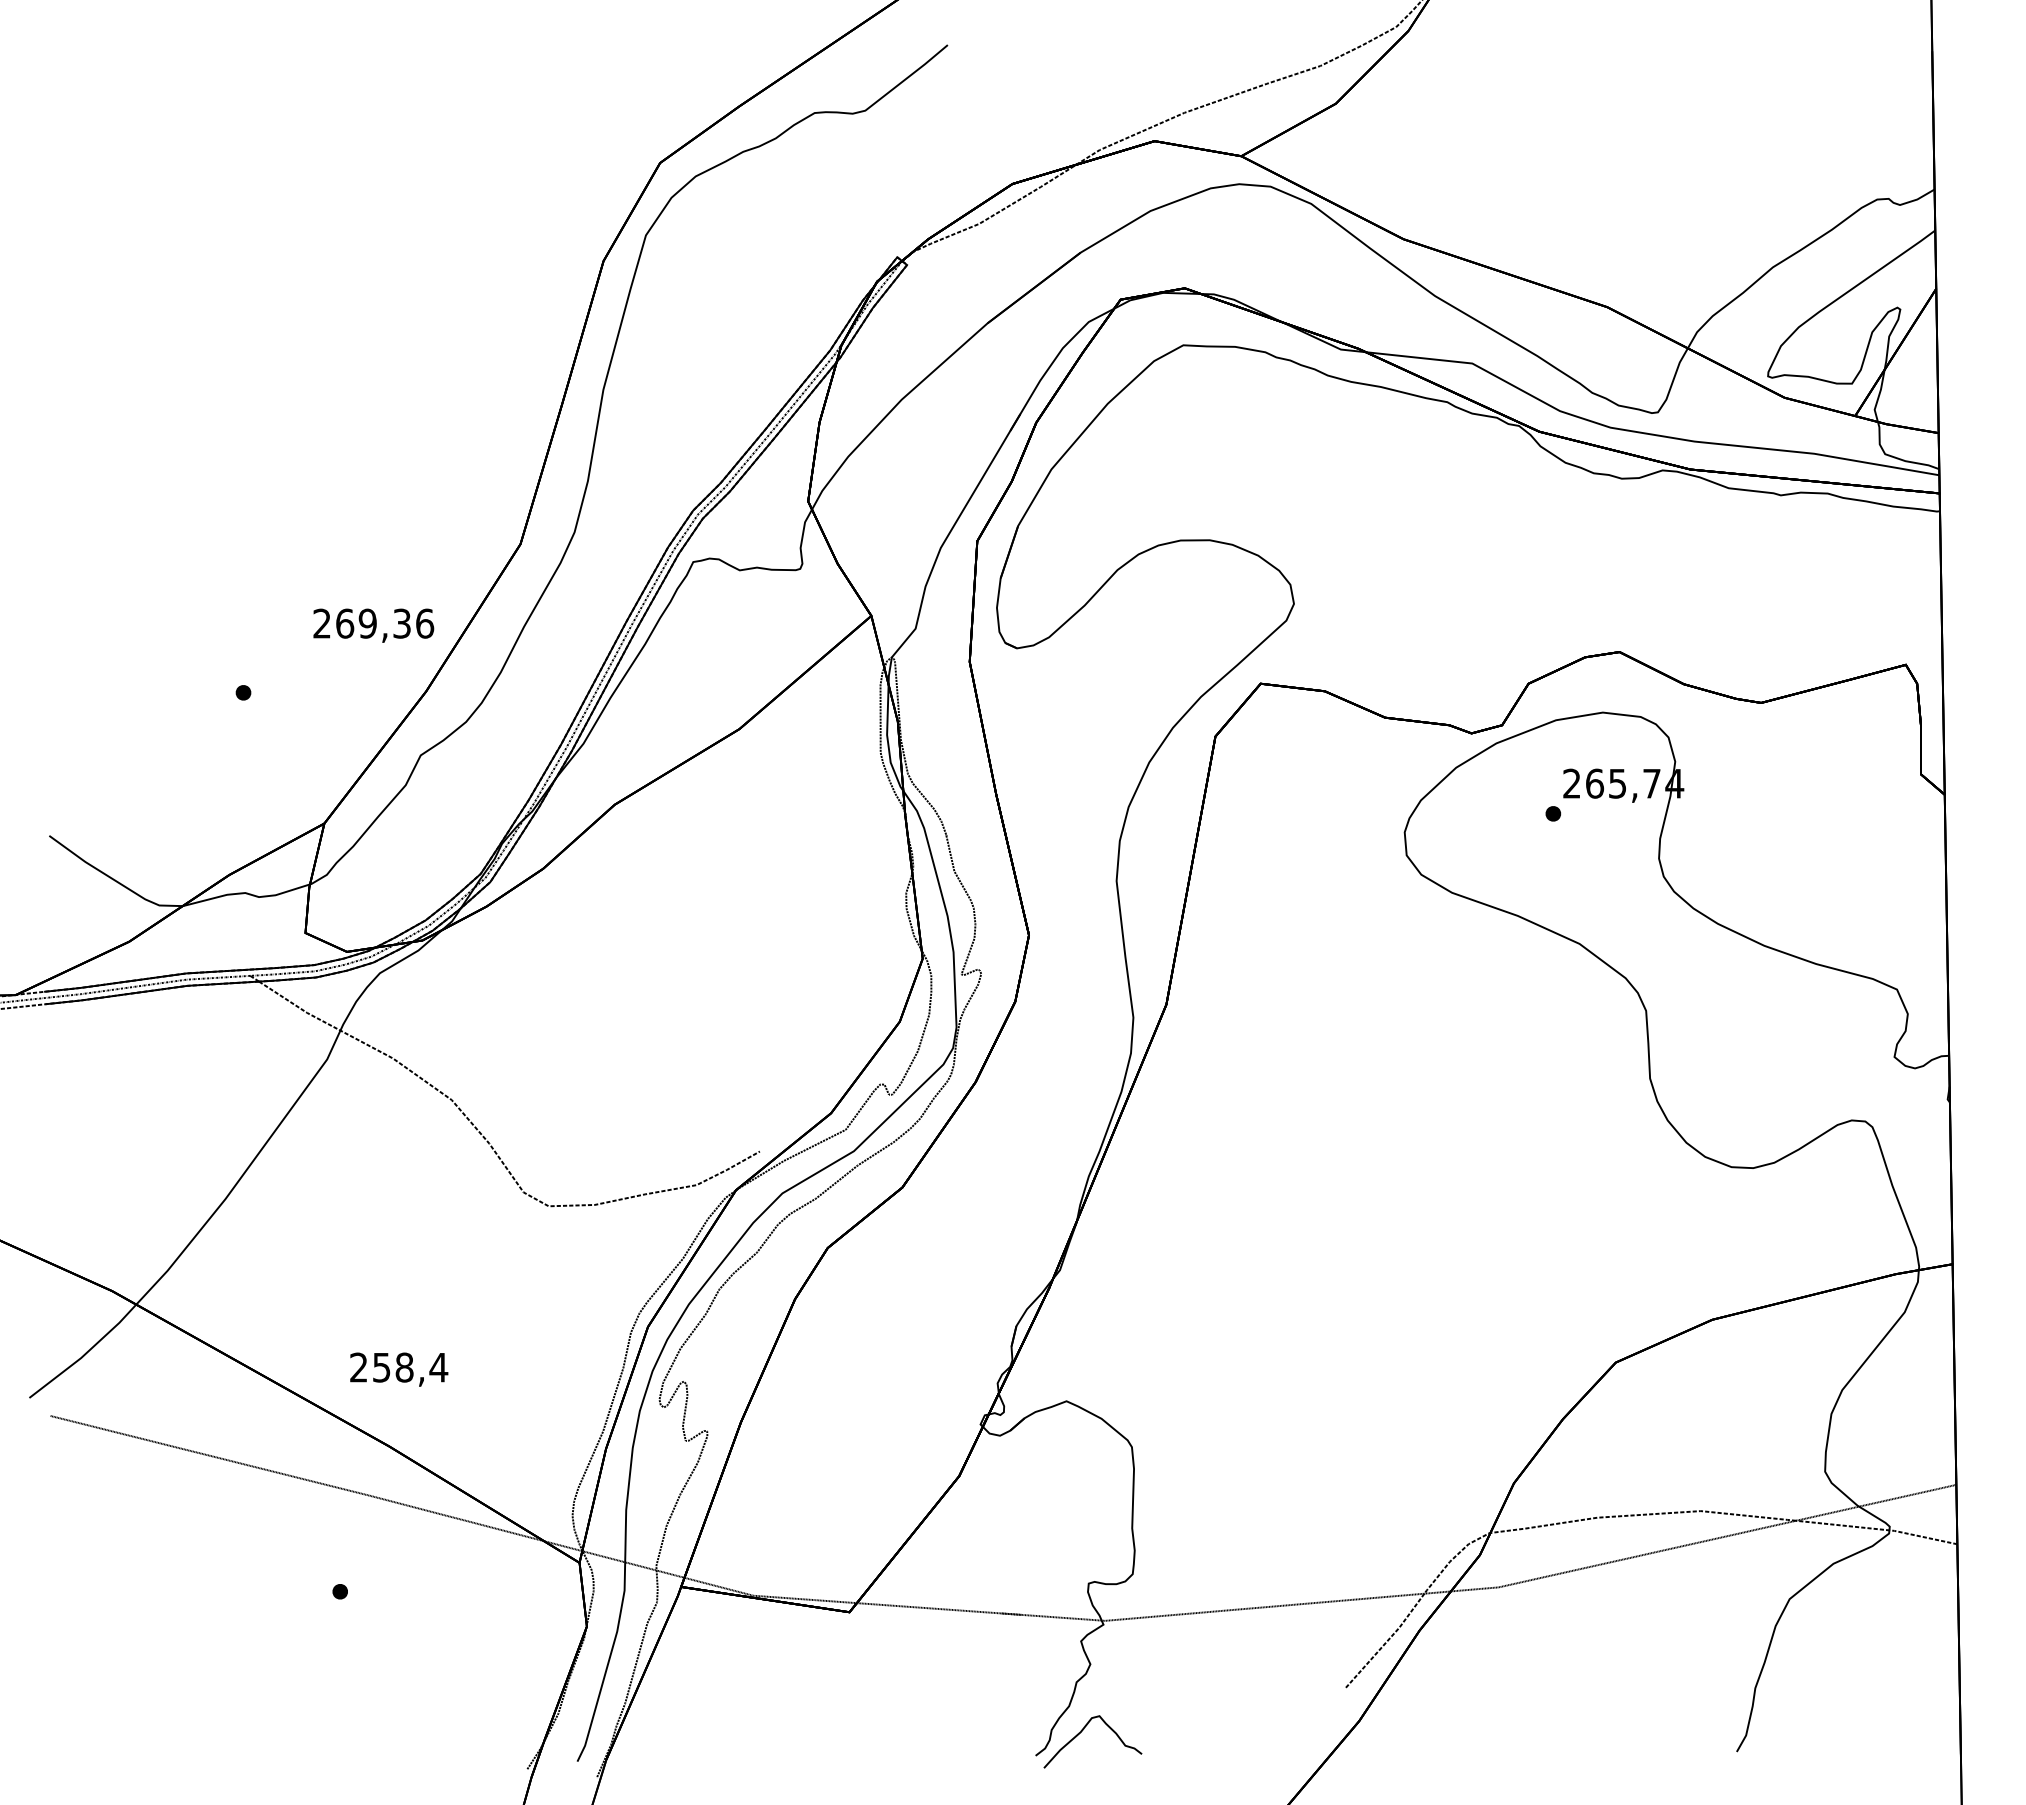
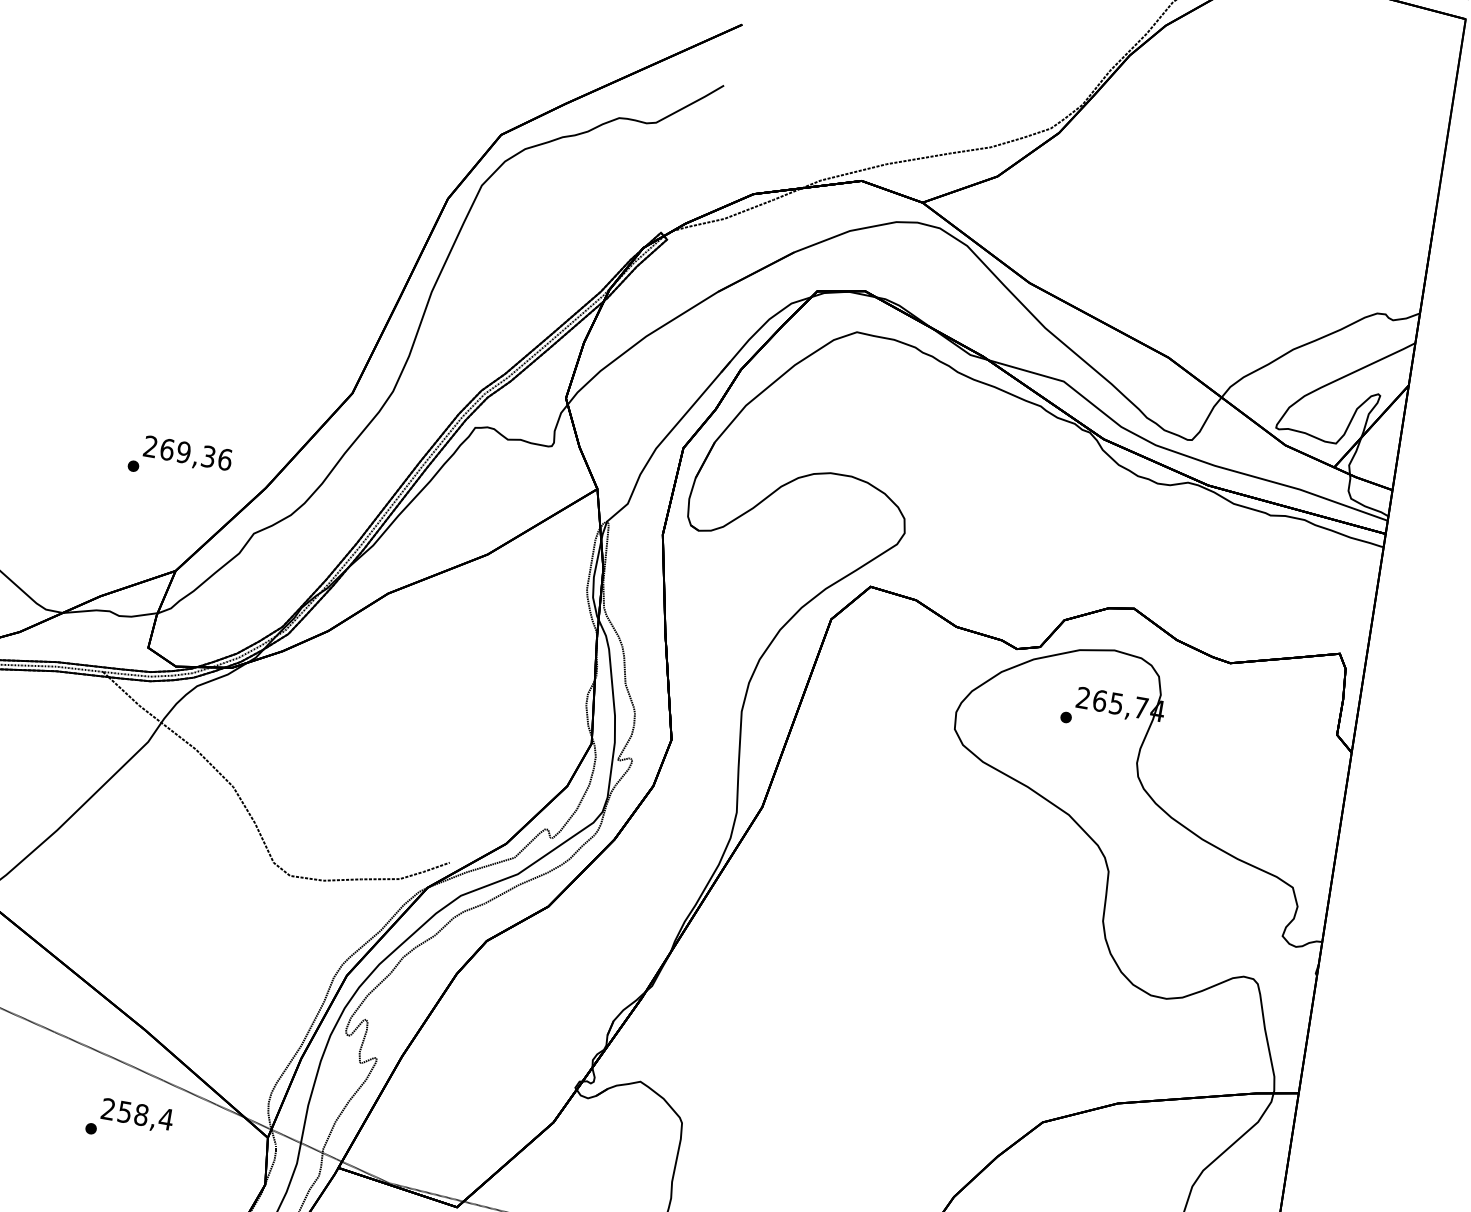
text: (373, 625) -> (187, 454), moved
text: (399, 1369) -> (137, 1115), moved

